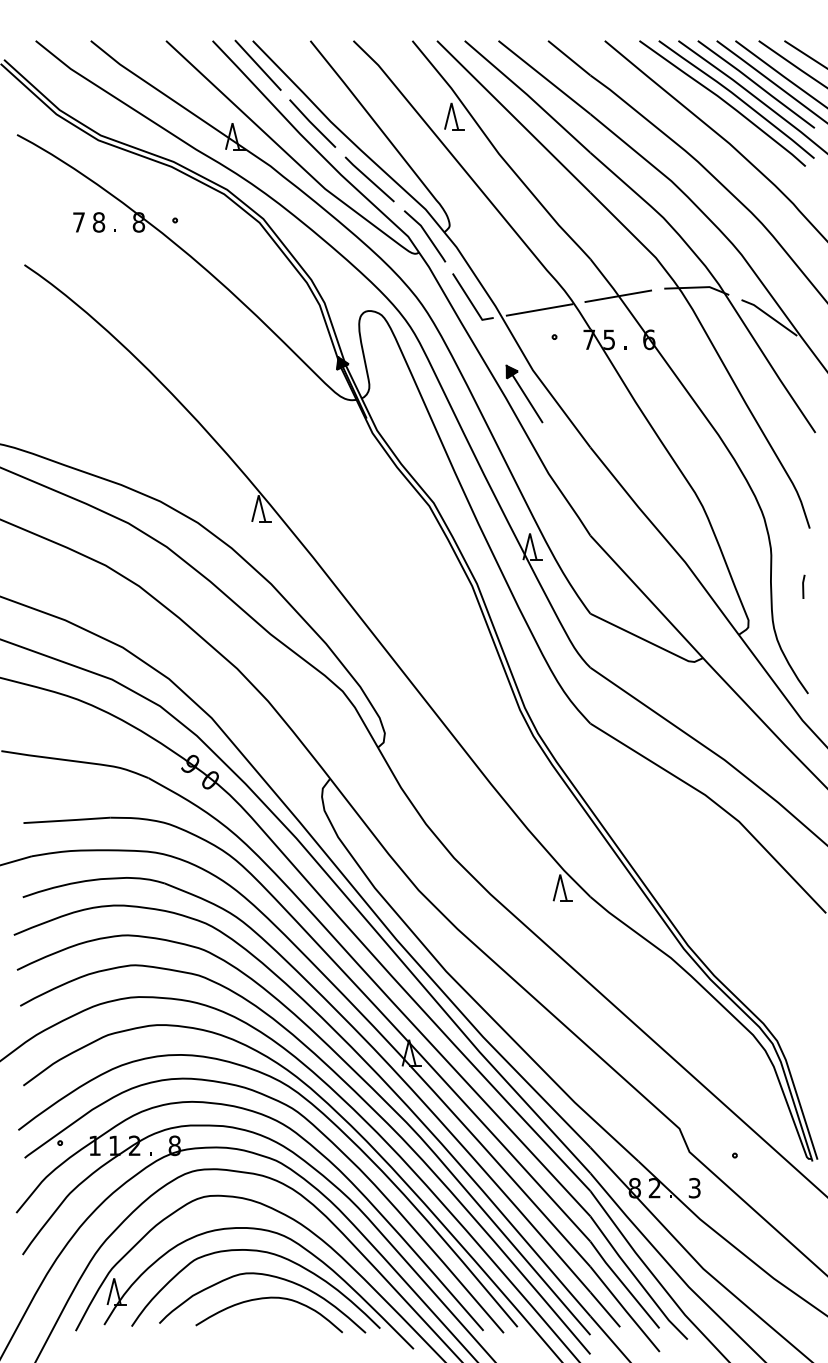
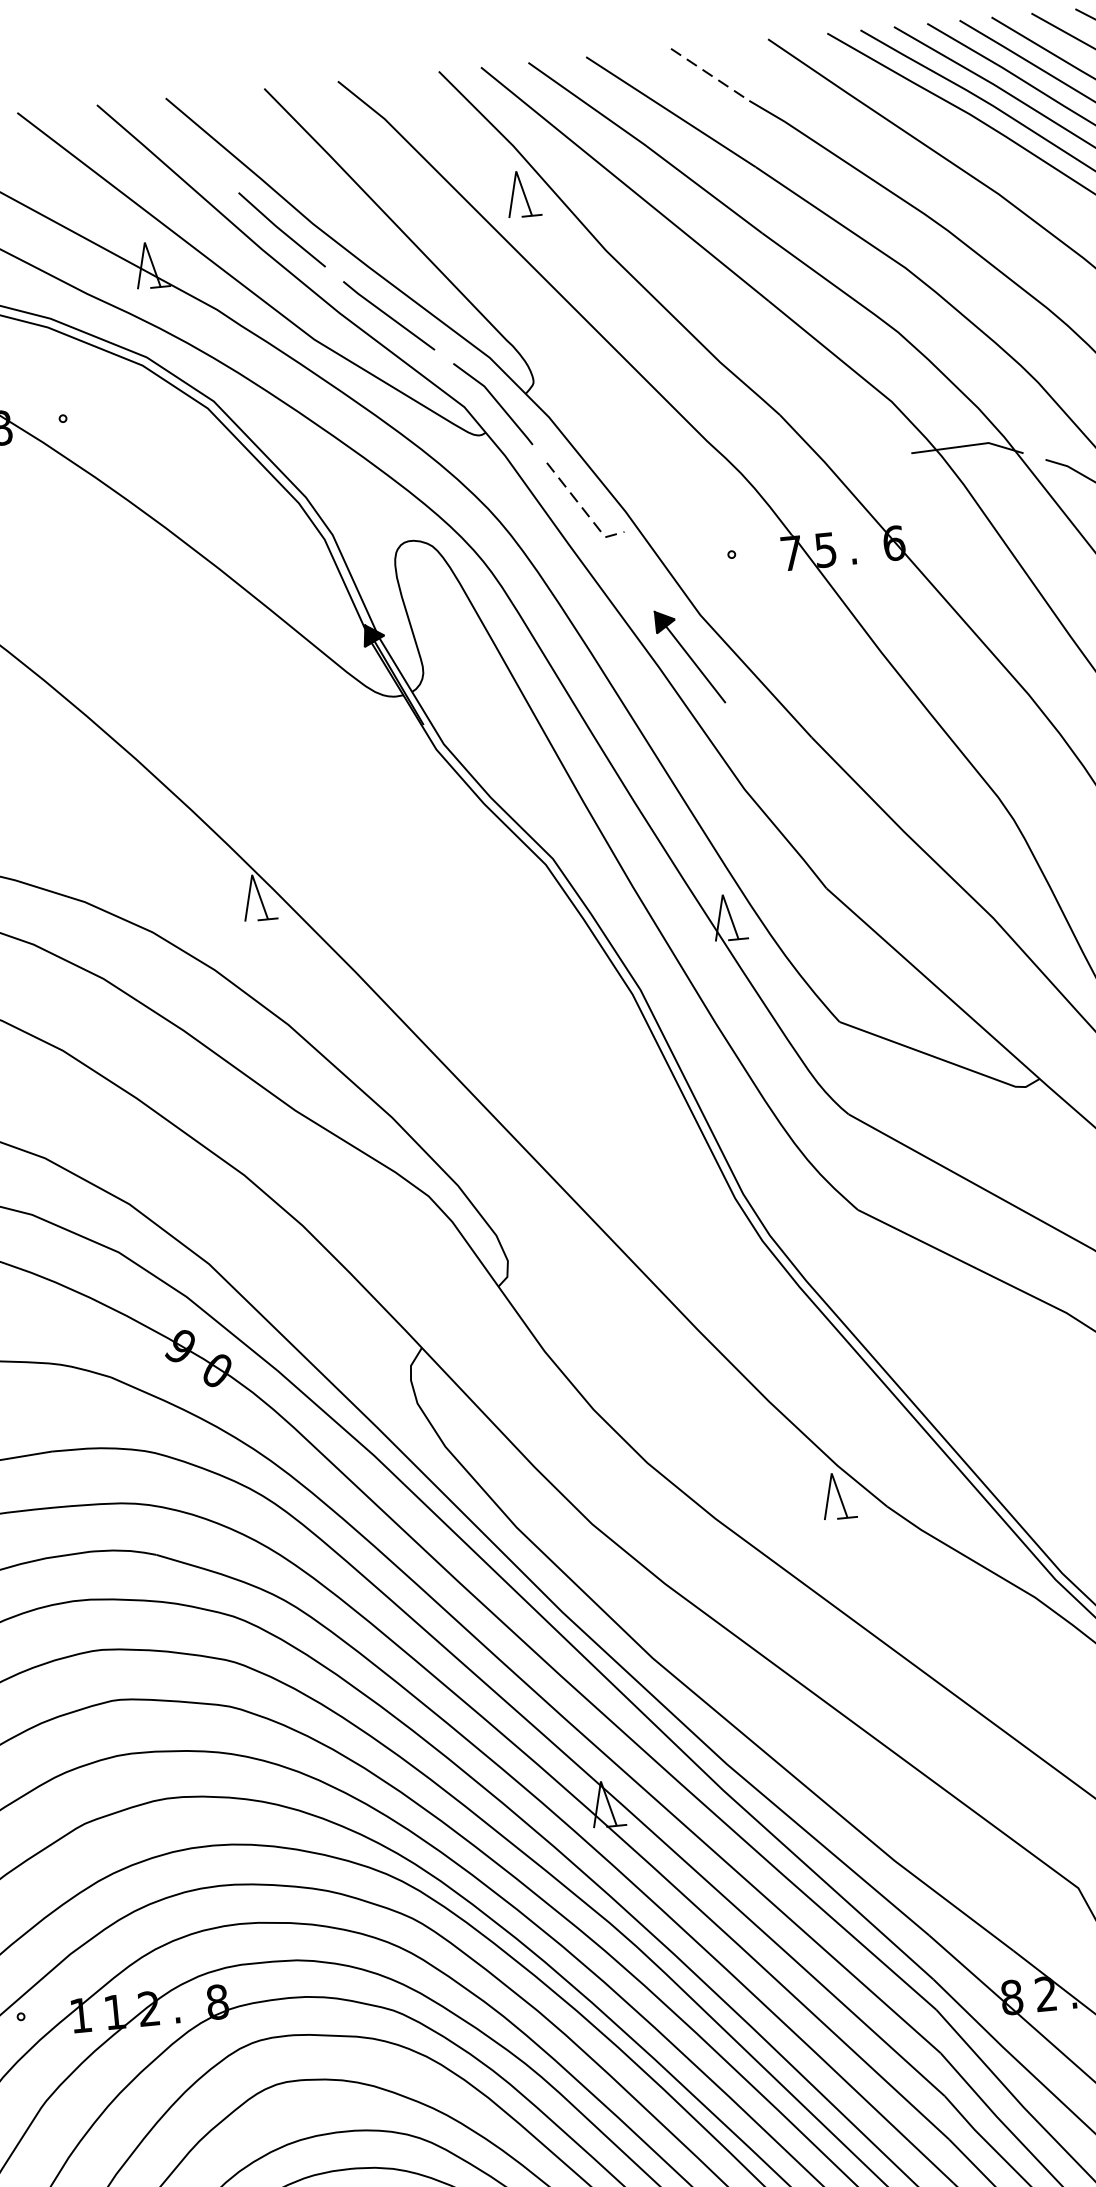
line: (569, 58) -> (710, 75), solid -> dashed
line: (257, 64) -> (177, 137), removed
line: (618, 295) -> (834, 472), removed
line: (471, 302) -> (583, 509), solid -> dashed
line: (539, 309) -> (701, 509), removed

